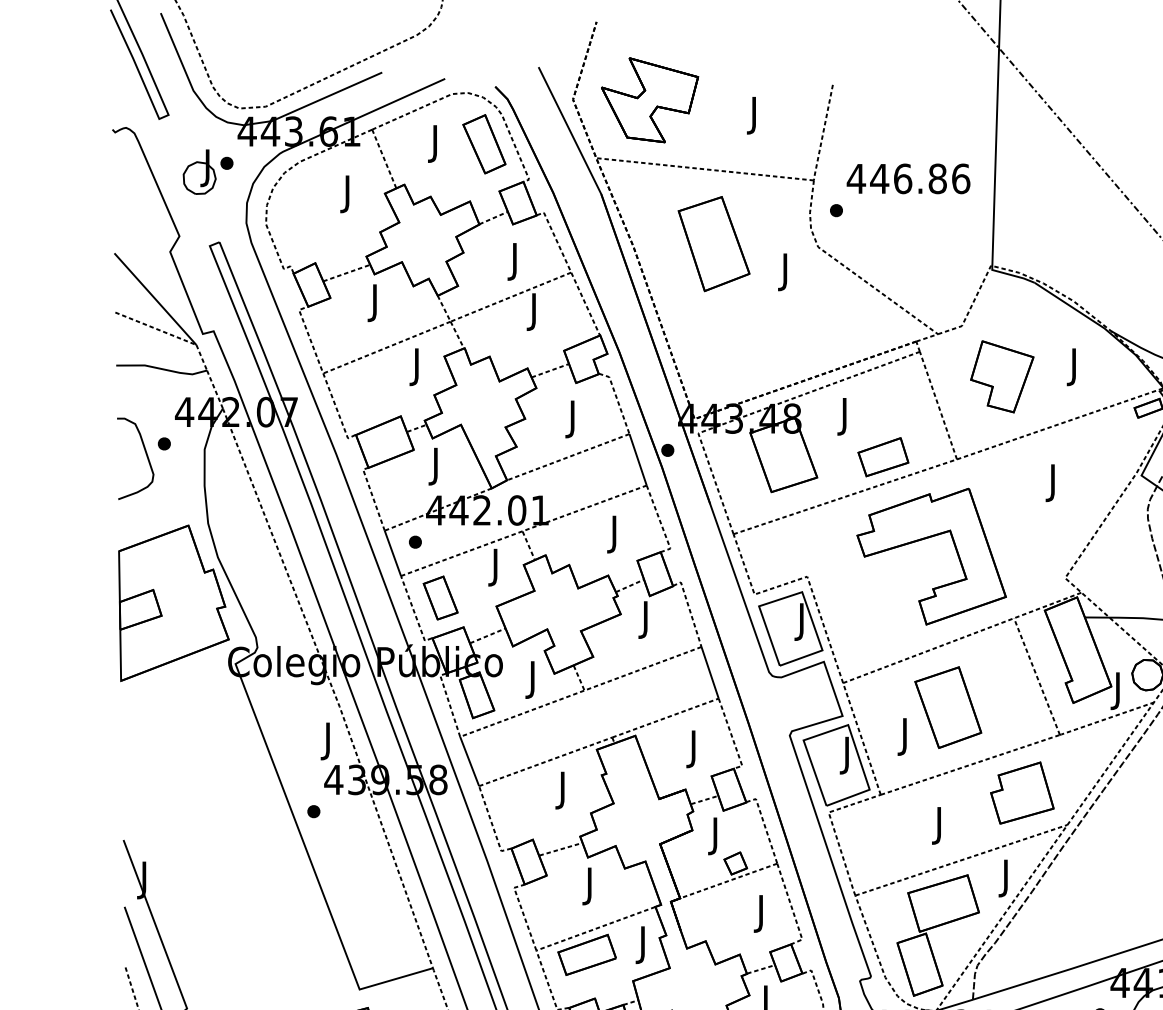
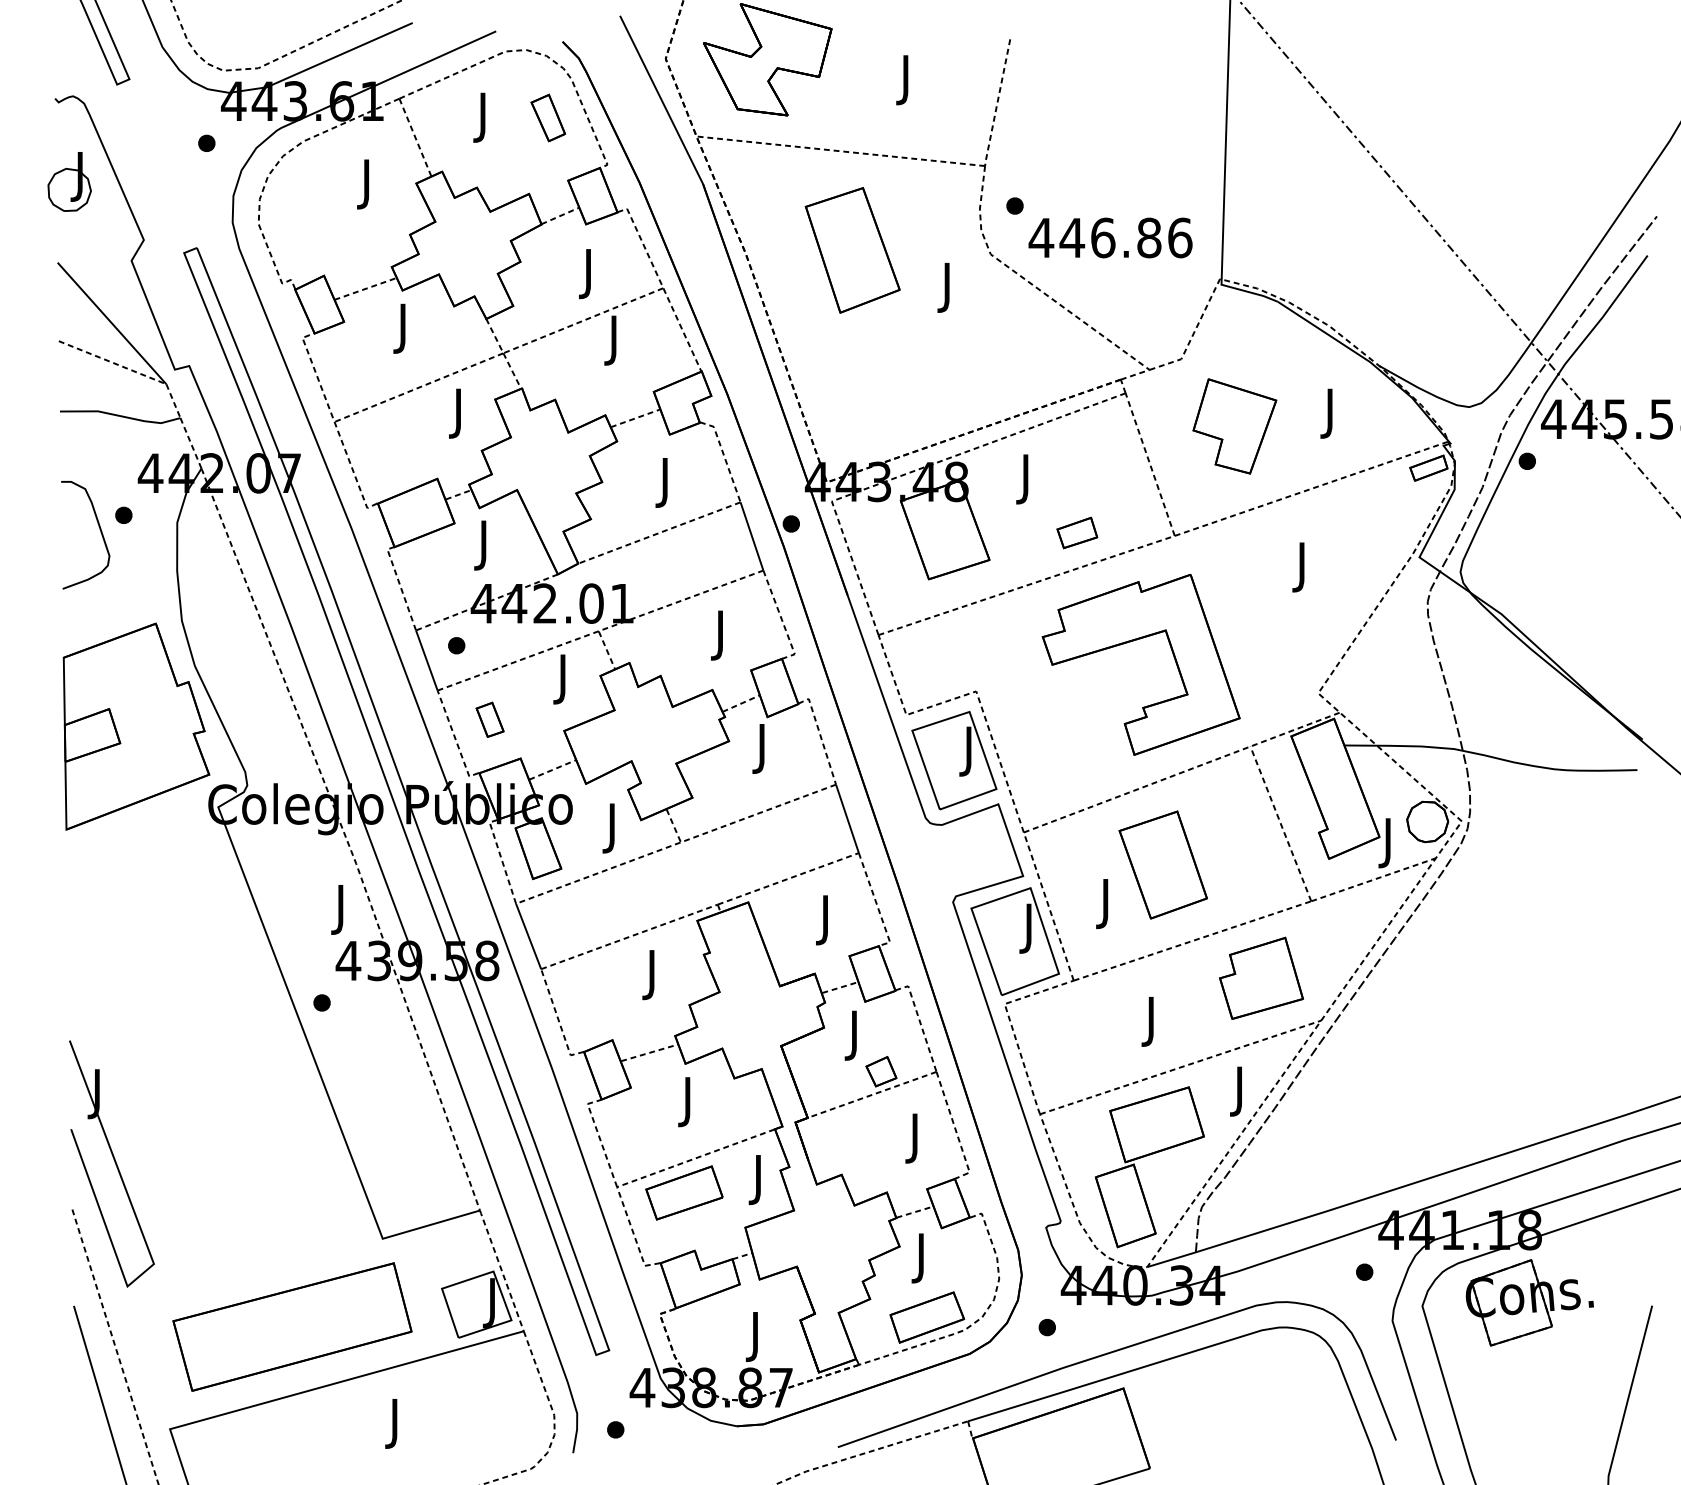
part: (484, 143) -> (548, 117), size x0.6
part: (199, 171) -> (69, 181), moved
text: (908, 178) -> (1110, 237), moved
part: (883, 456) -> (1077, 532), size x0.6
part: (440, 597) -> (489, 719), size x0.6

